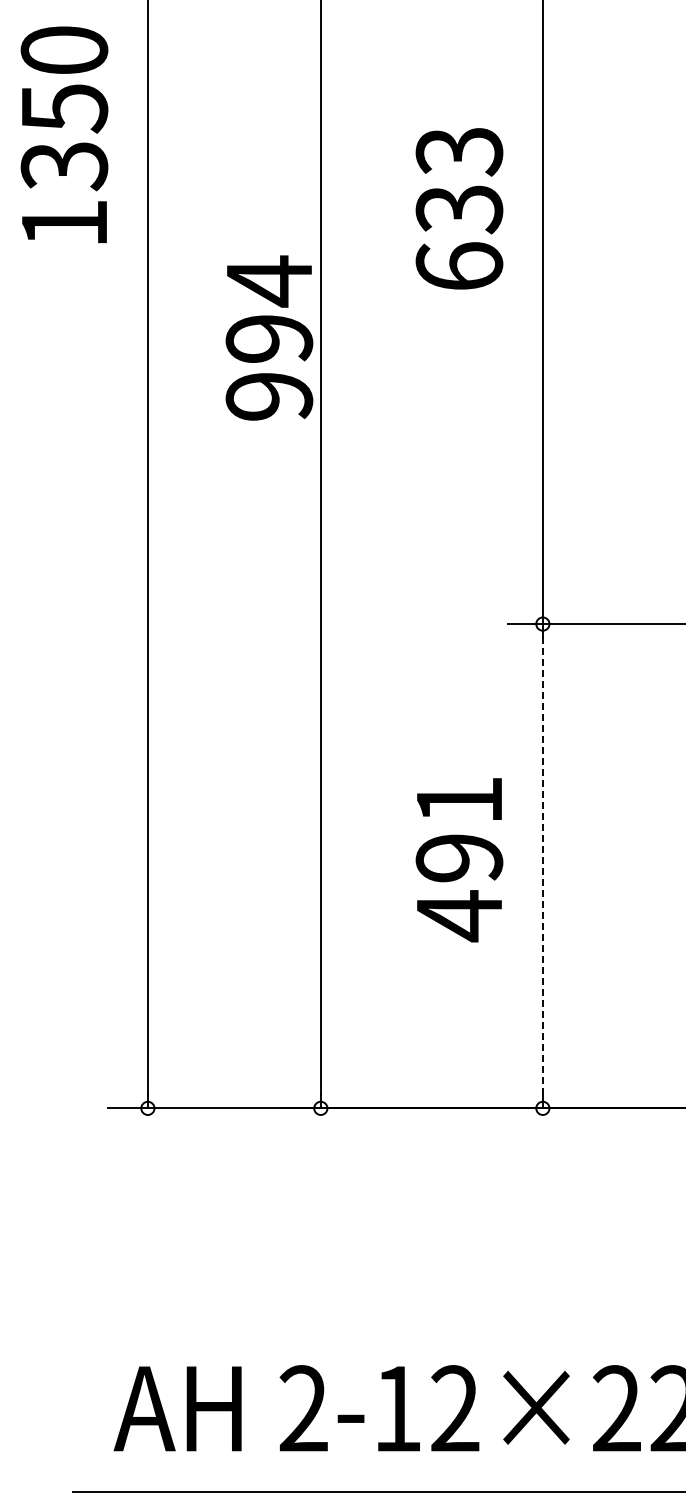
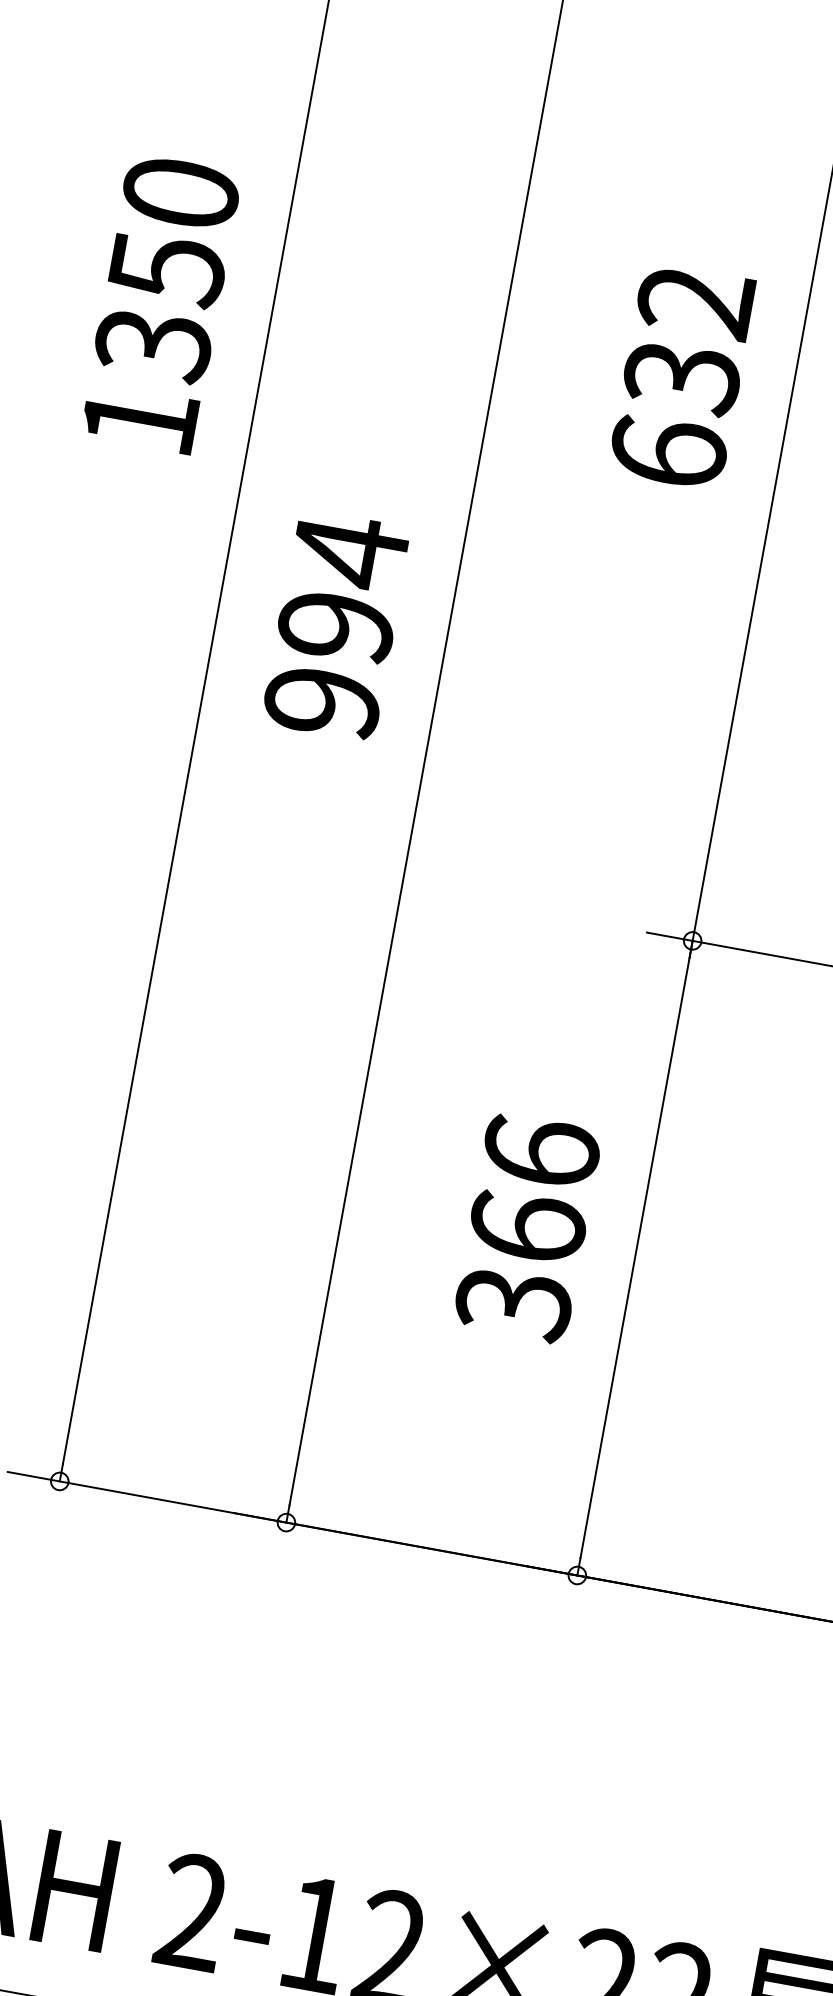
text: (64, 134) -> (160, 303), moved
text: (459, 151) -> (695, 301), 633 -> 632
text: (269, 337) -> (336, 624), moved
text: (459, 859) -> (527, 1229), 491 -> 366
line: (542, 859) -> (636, 1249), dashed -> solid

